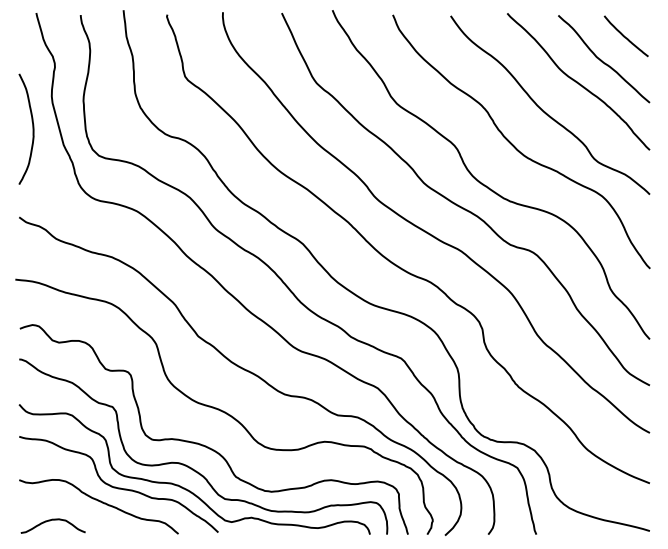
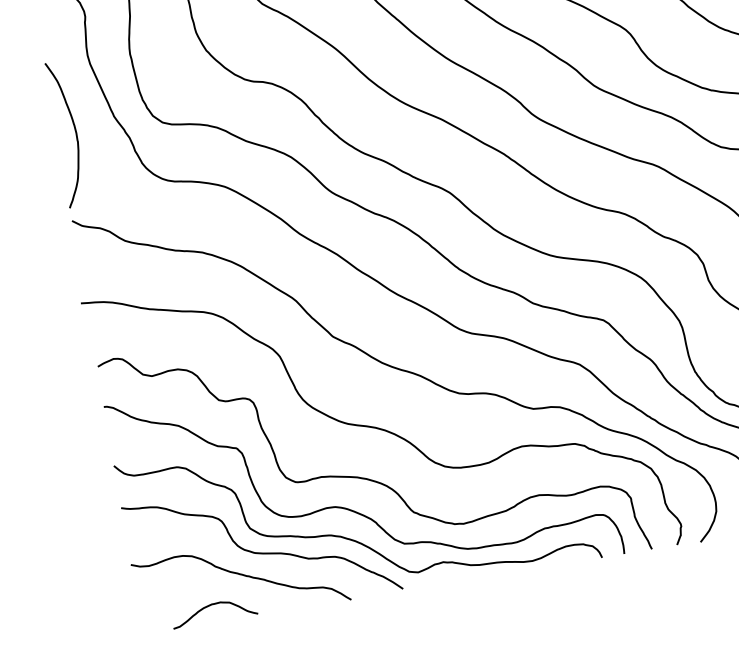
curve: (32, 128) -> (74, 131), moved
curve: (50, 521) -> (209, 607), moved

